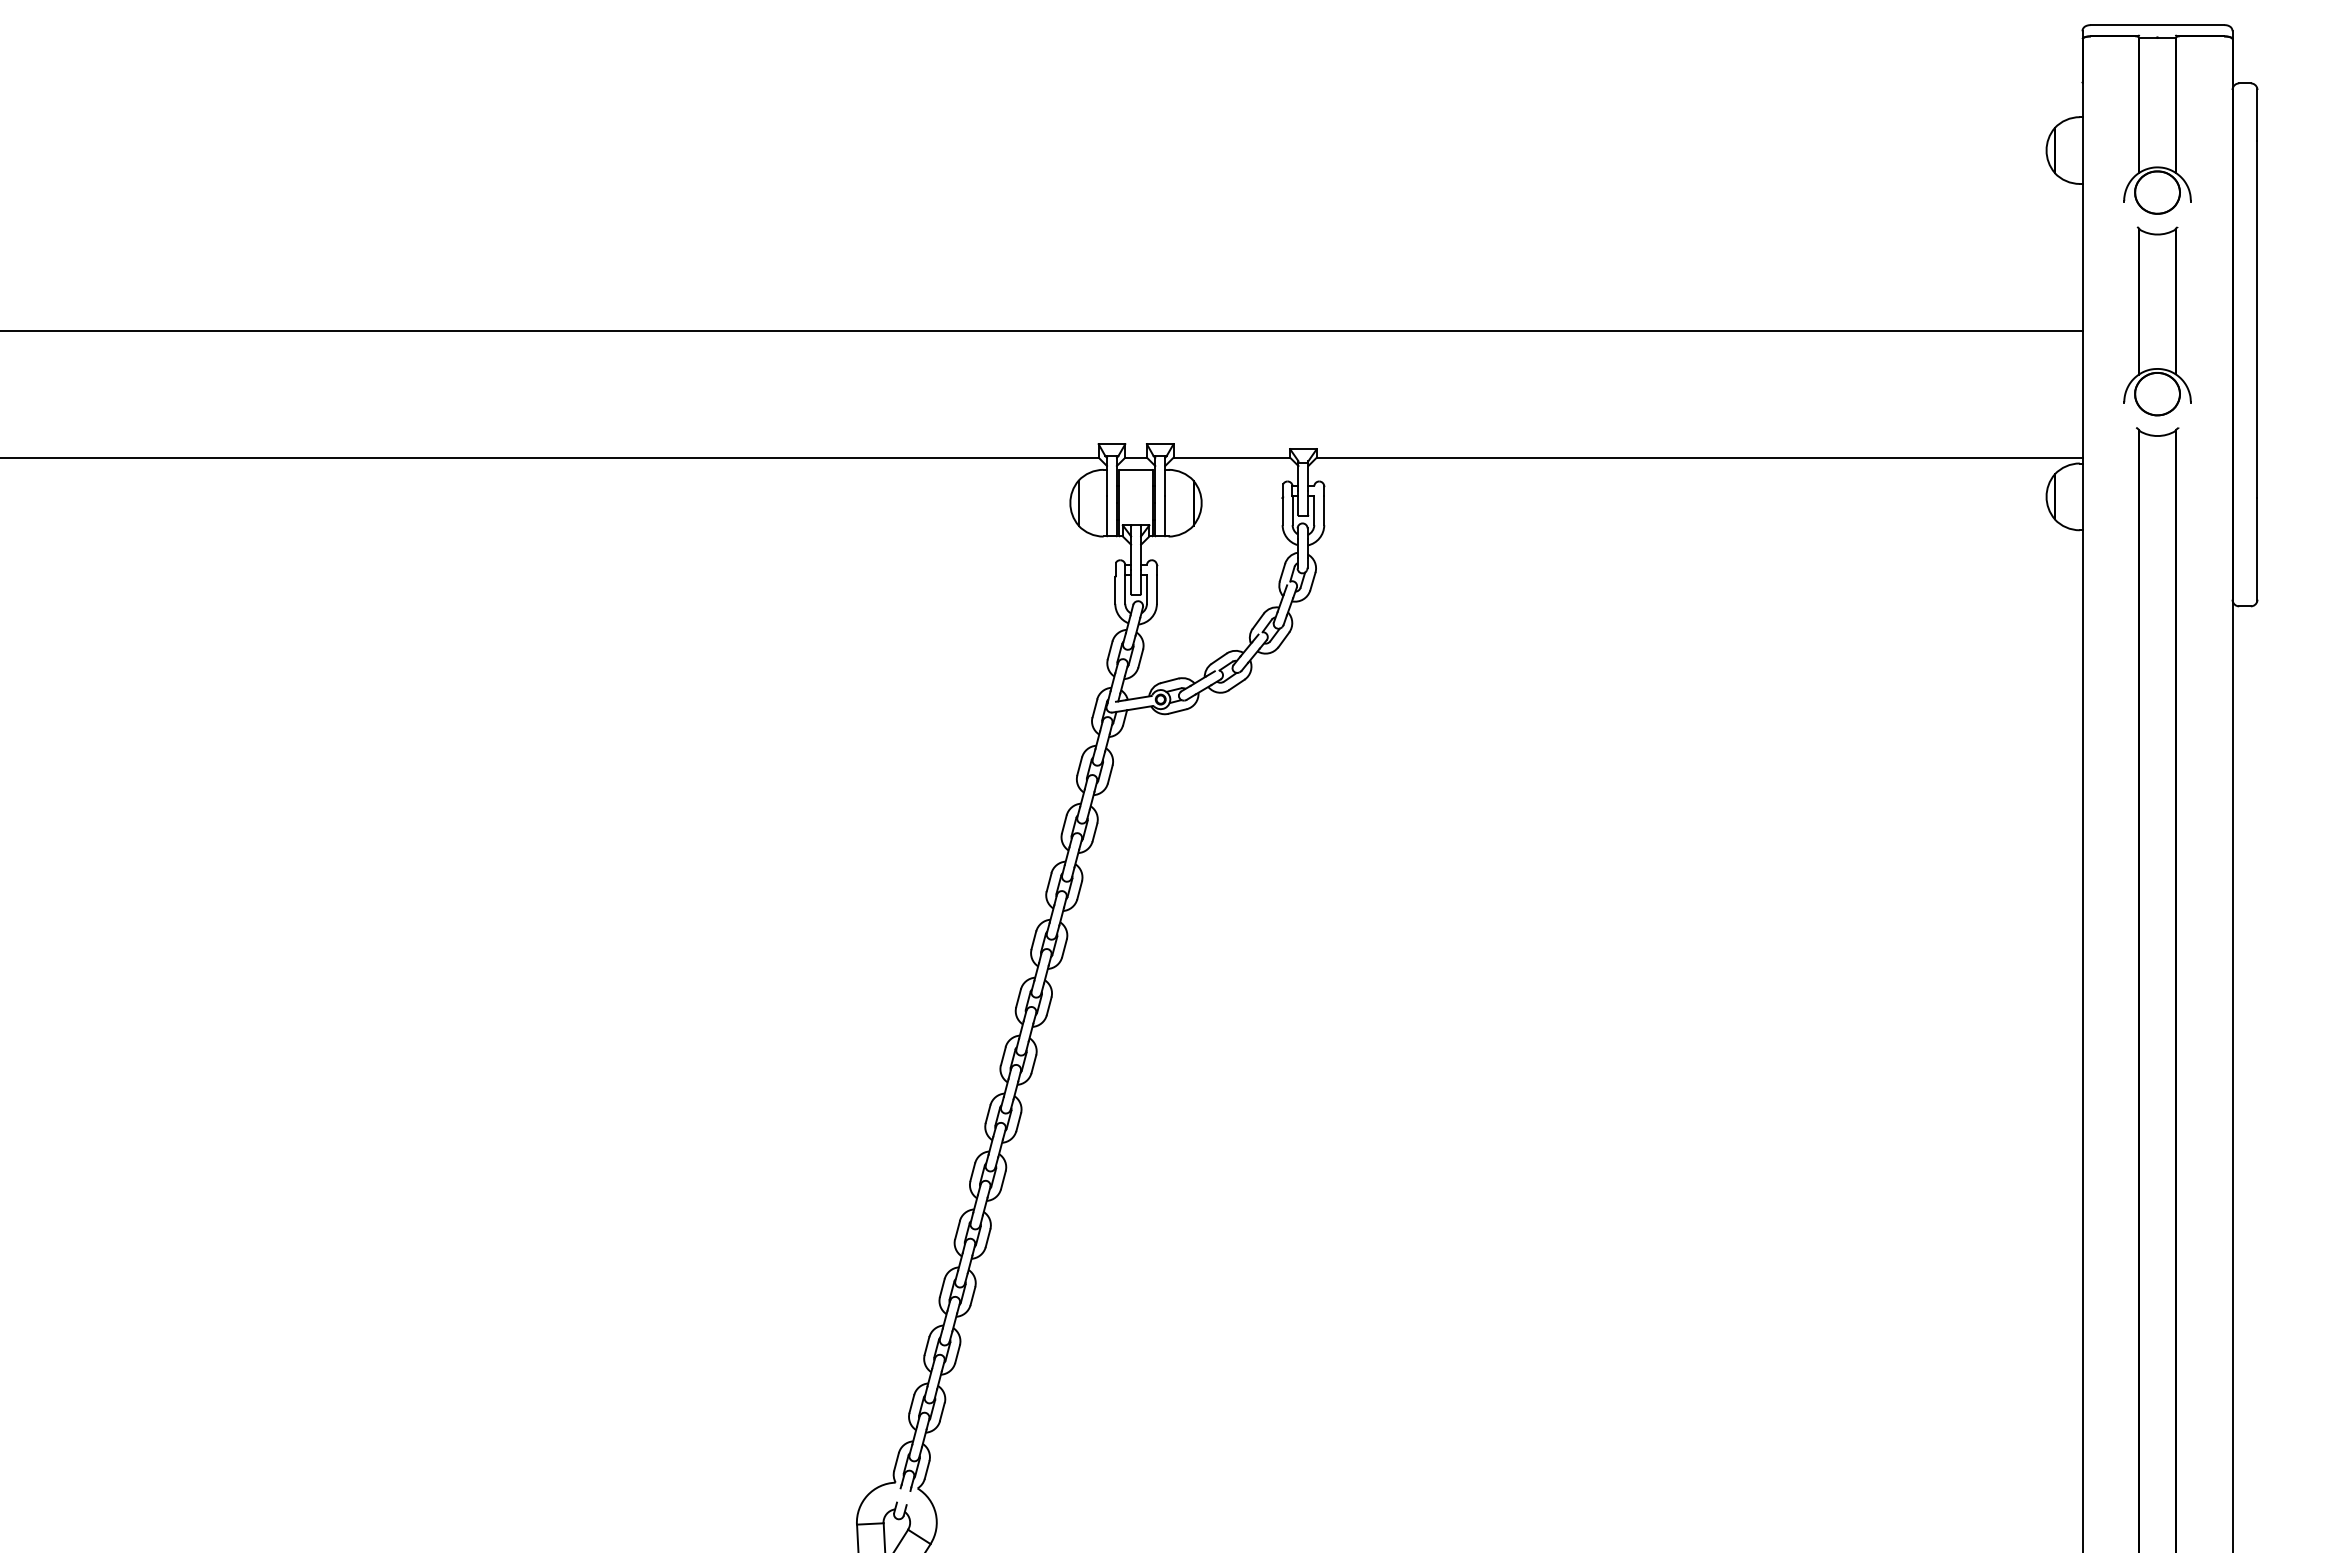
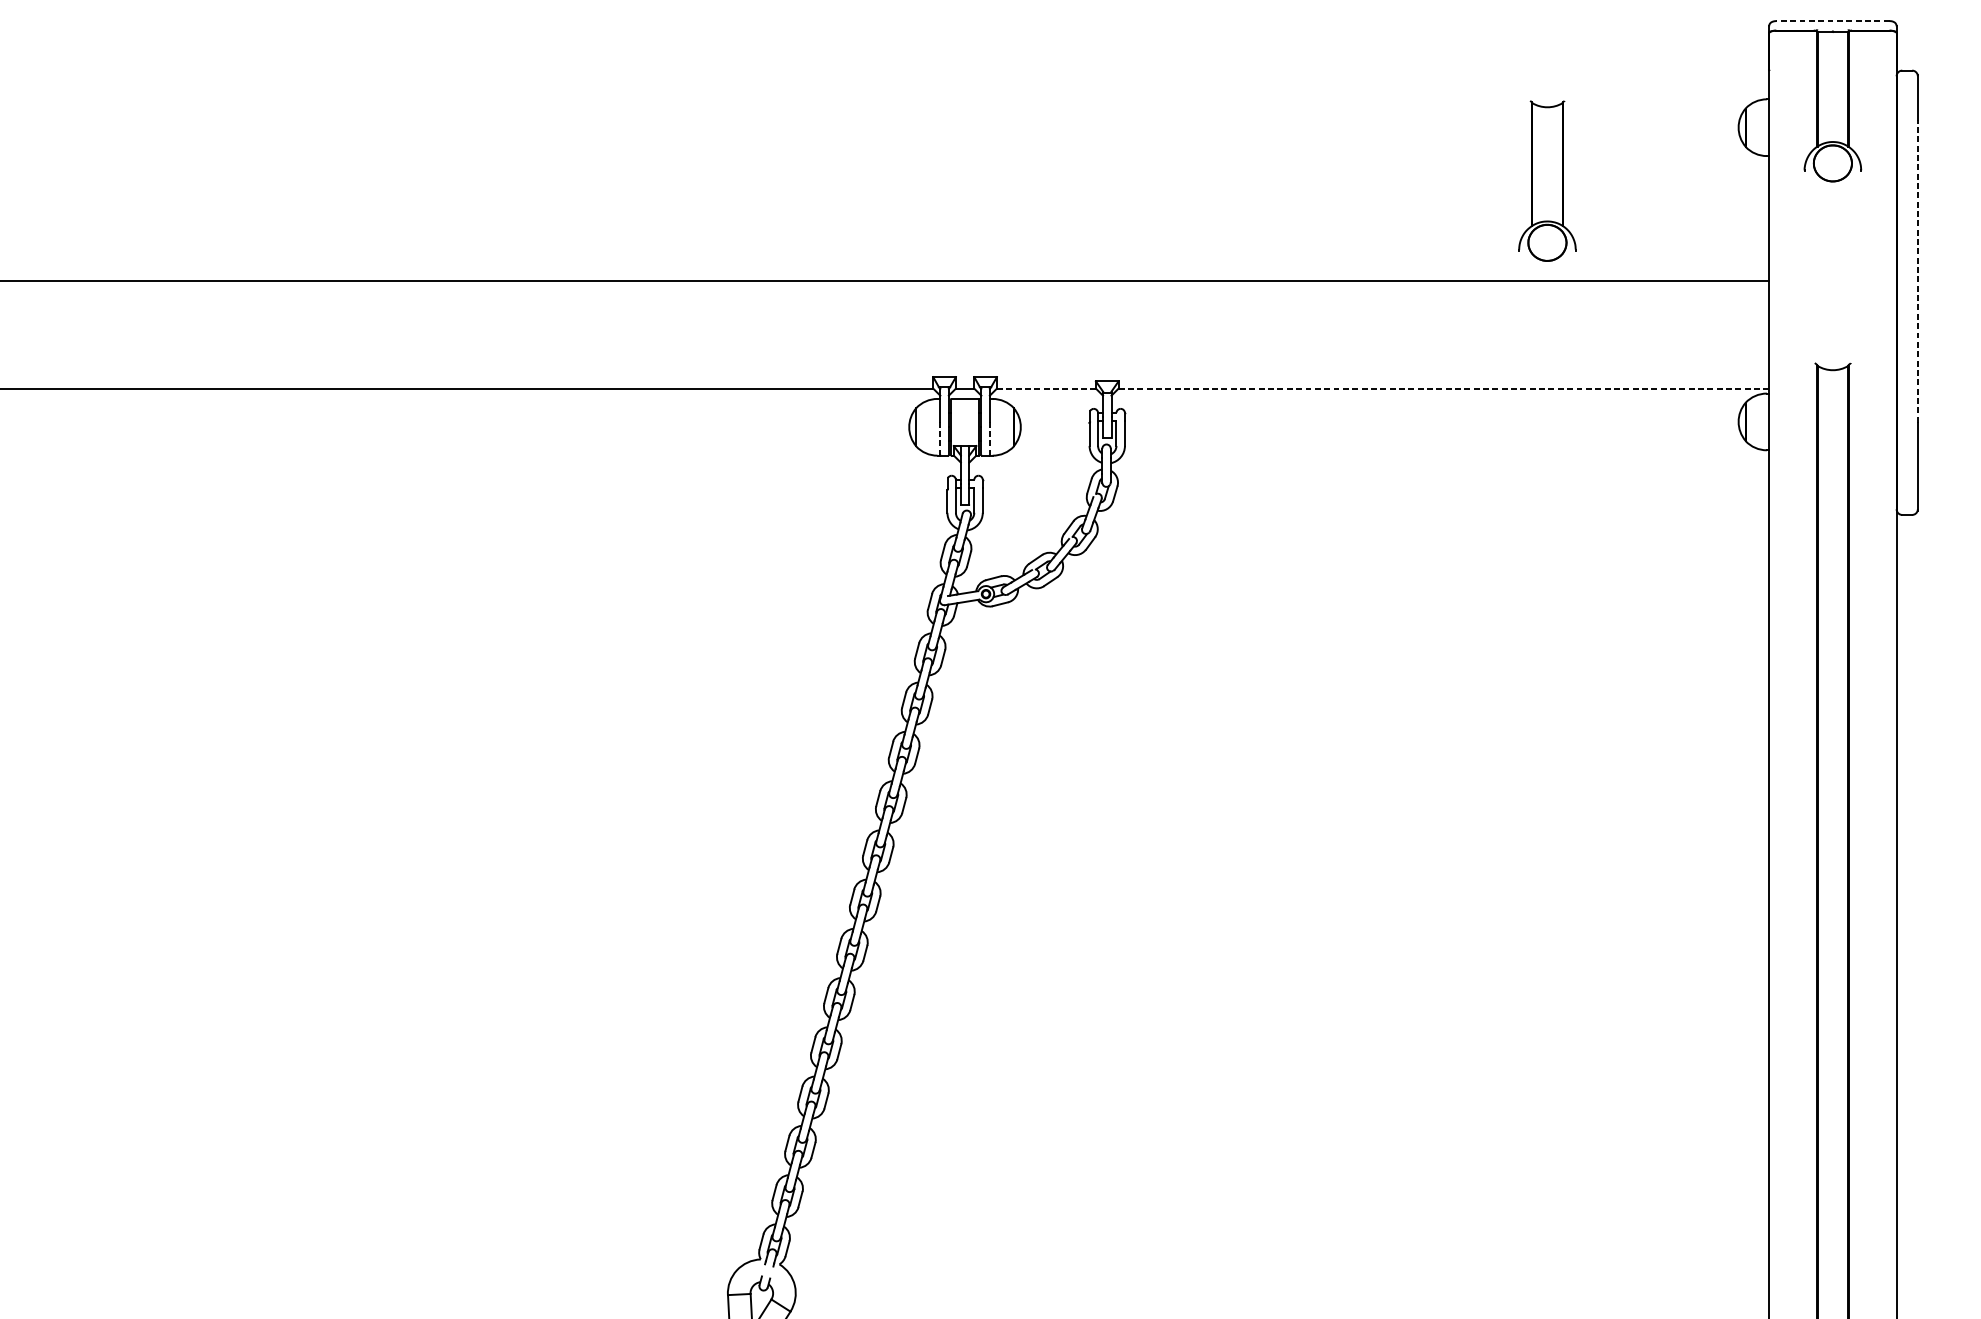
line: (2157, 25) -> (1832, 21), solid -> dashed
line: (2257, 318) -> (1917, 270), solid -> dashed
part: (2157, 321) -> (1547, 181), moved
line: (1232, 457) -> (1046, 388), solid -> dashed
line: (1699, 457) -> (1443, 388), solid -> dashed
line: (1106, 516) -> (939, 438), solid -> dashed
line: (1165, 516) -> (990, 438), solid -> dashed

